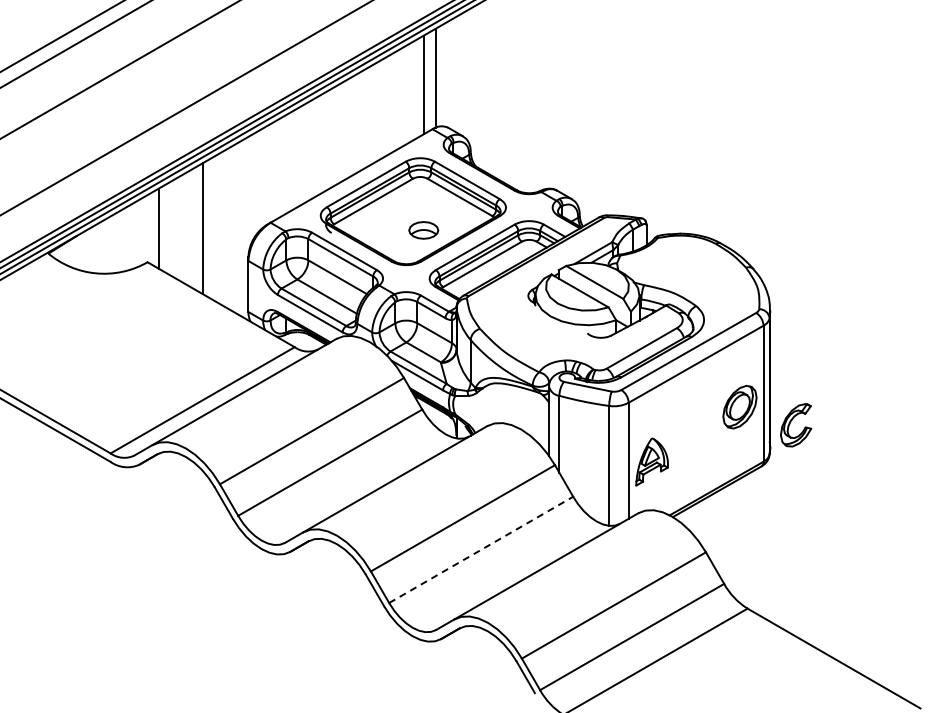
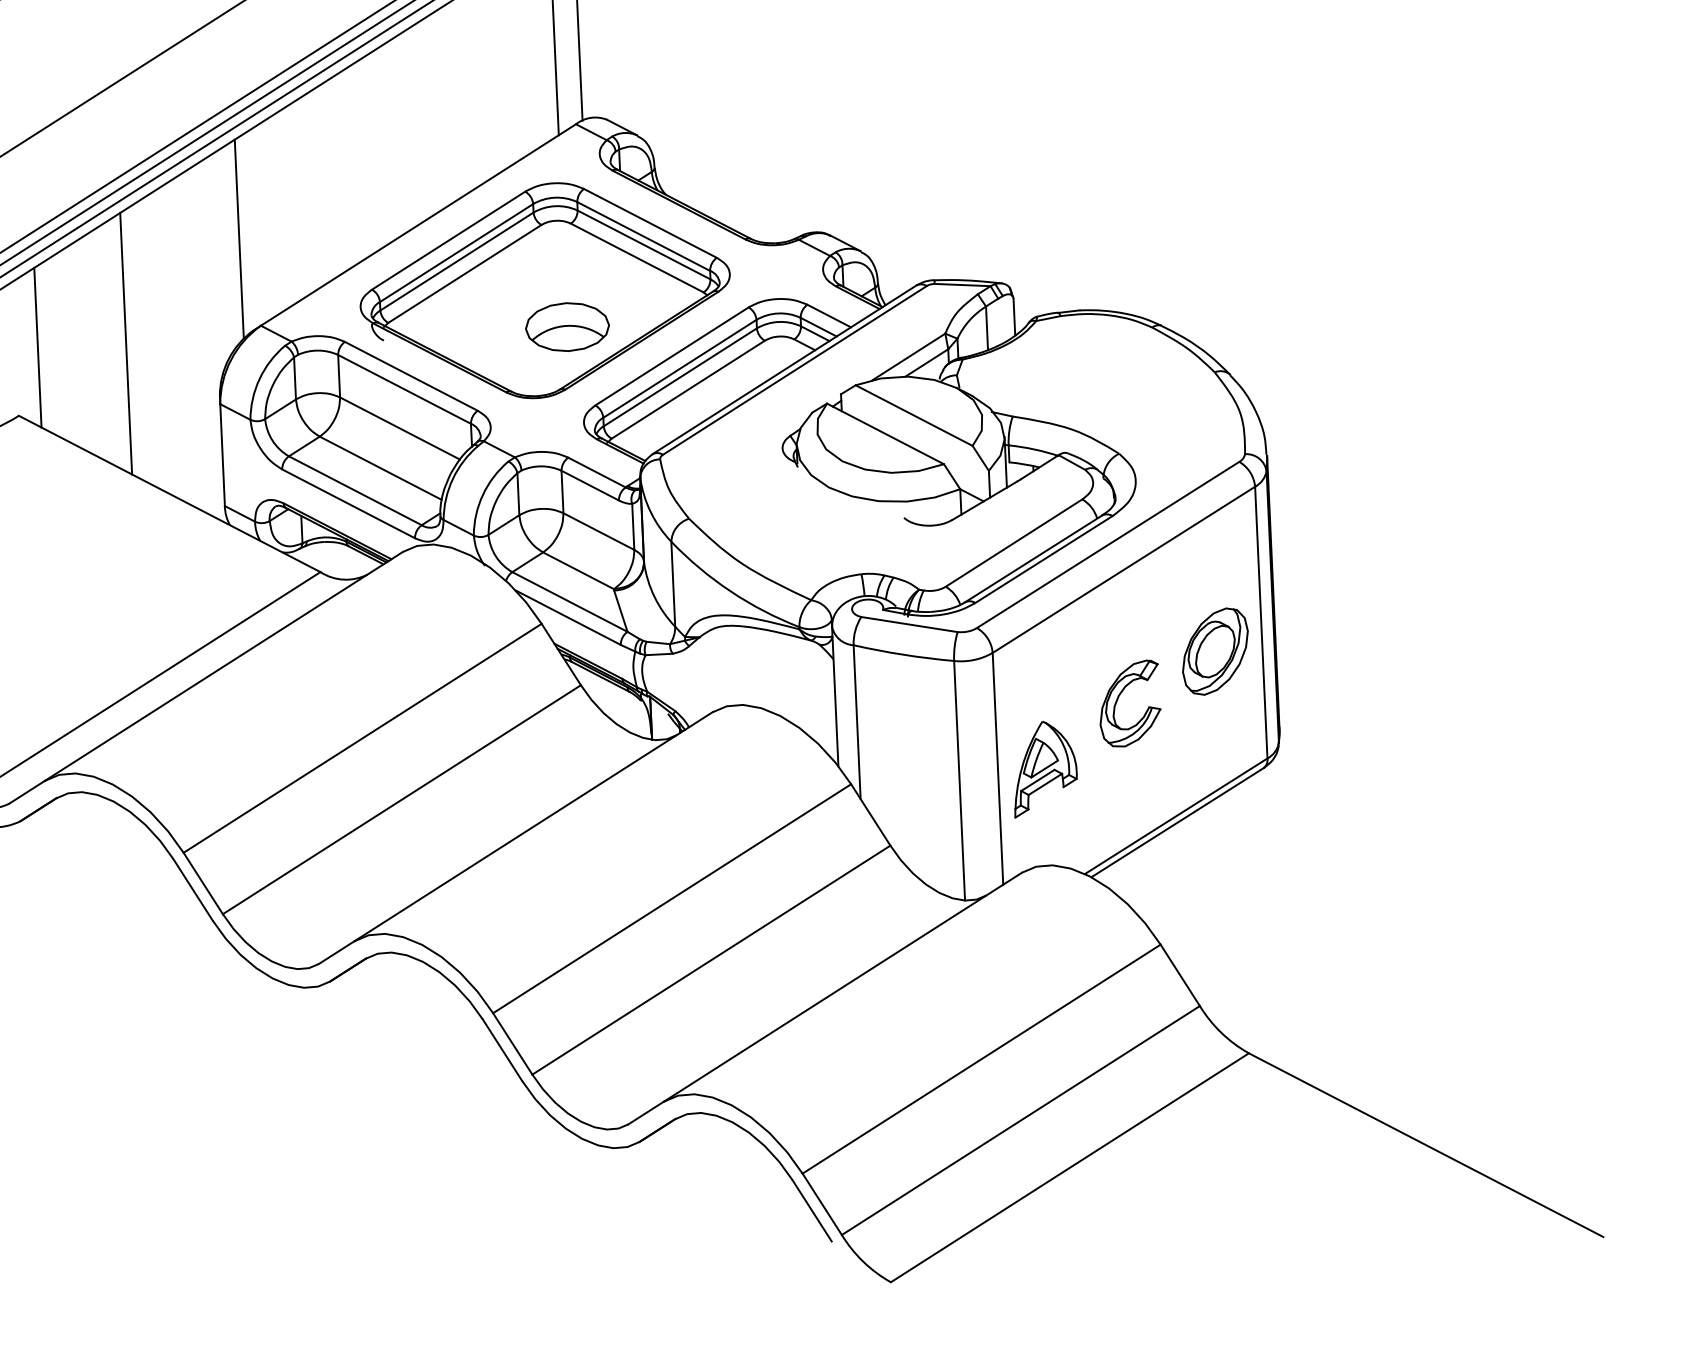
line: (261, 178) -> (238, 238), added
part: (423, 230) -> (567, 327), size x1.43
part: (796, 425) -> (1130, 704), moved
line: (481, 549) -> (711, 959), dashed -> solid

